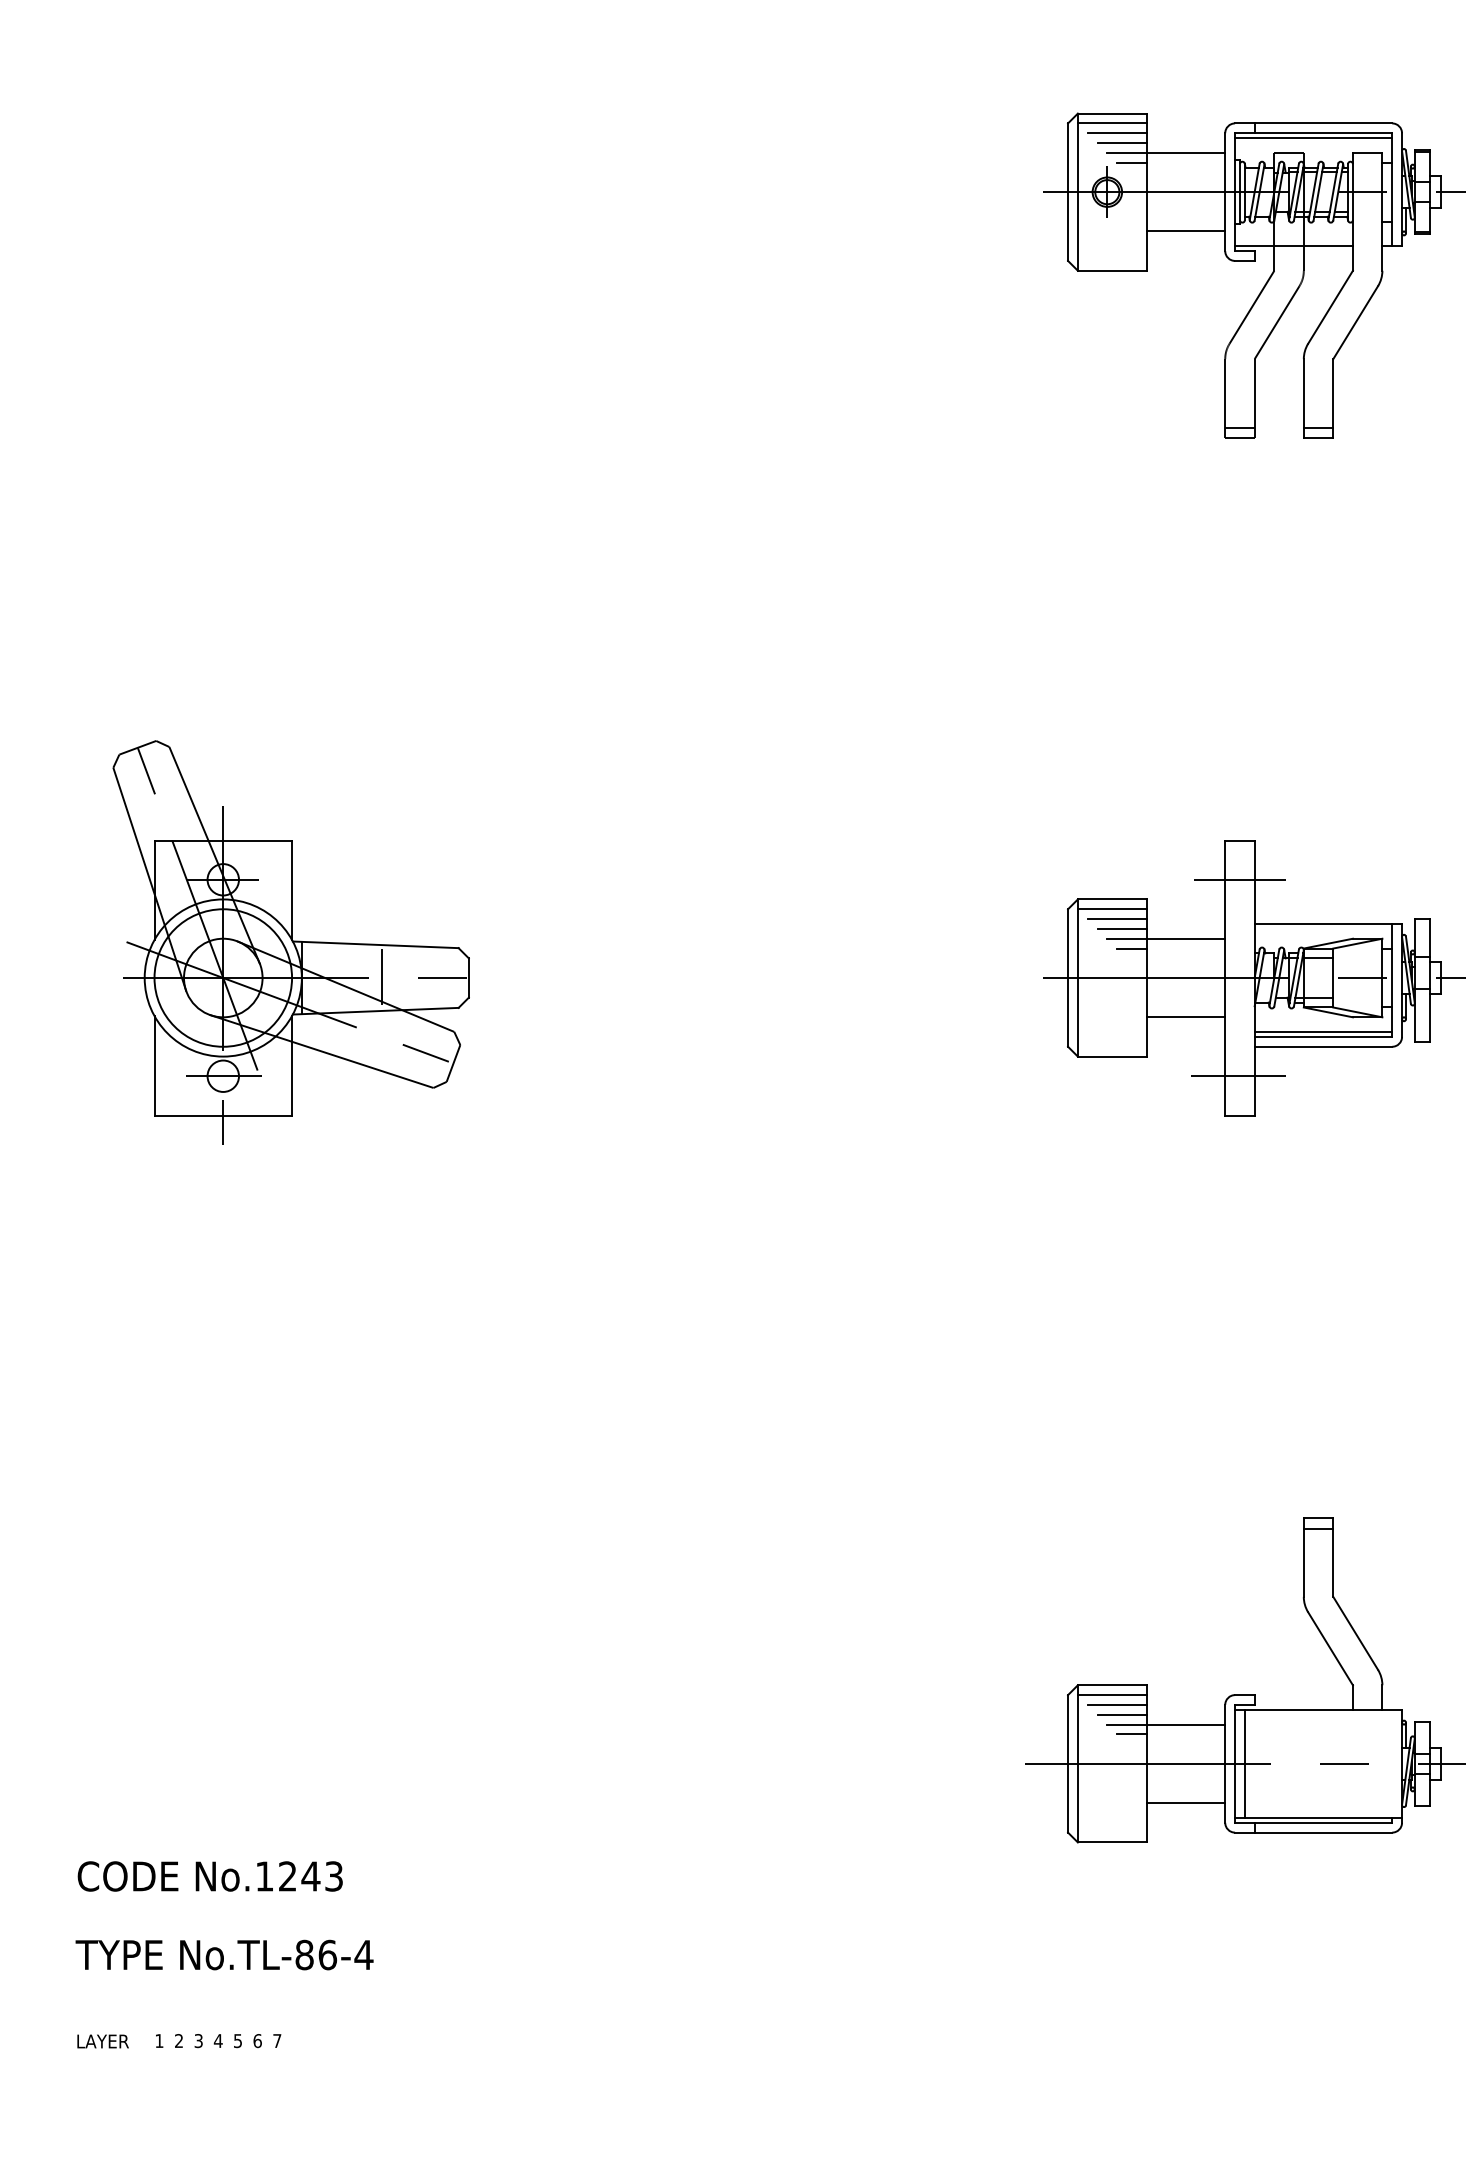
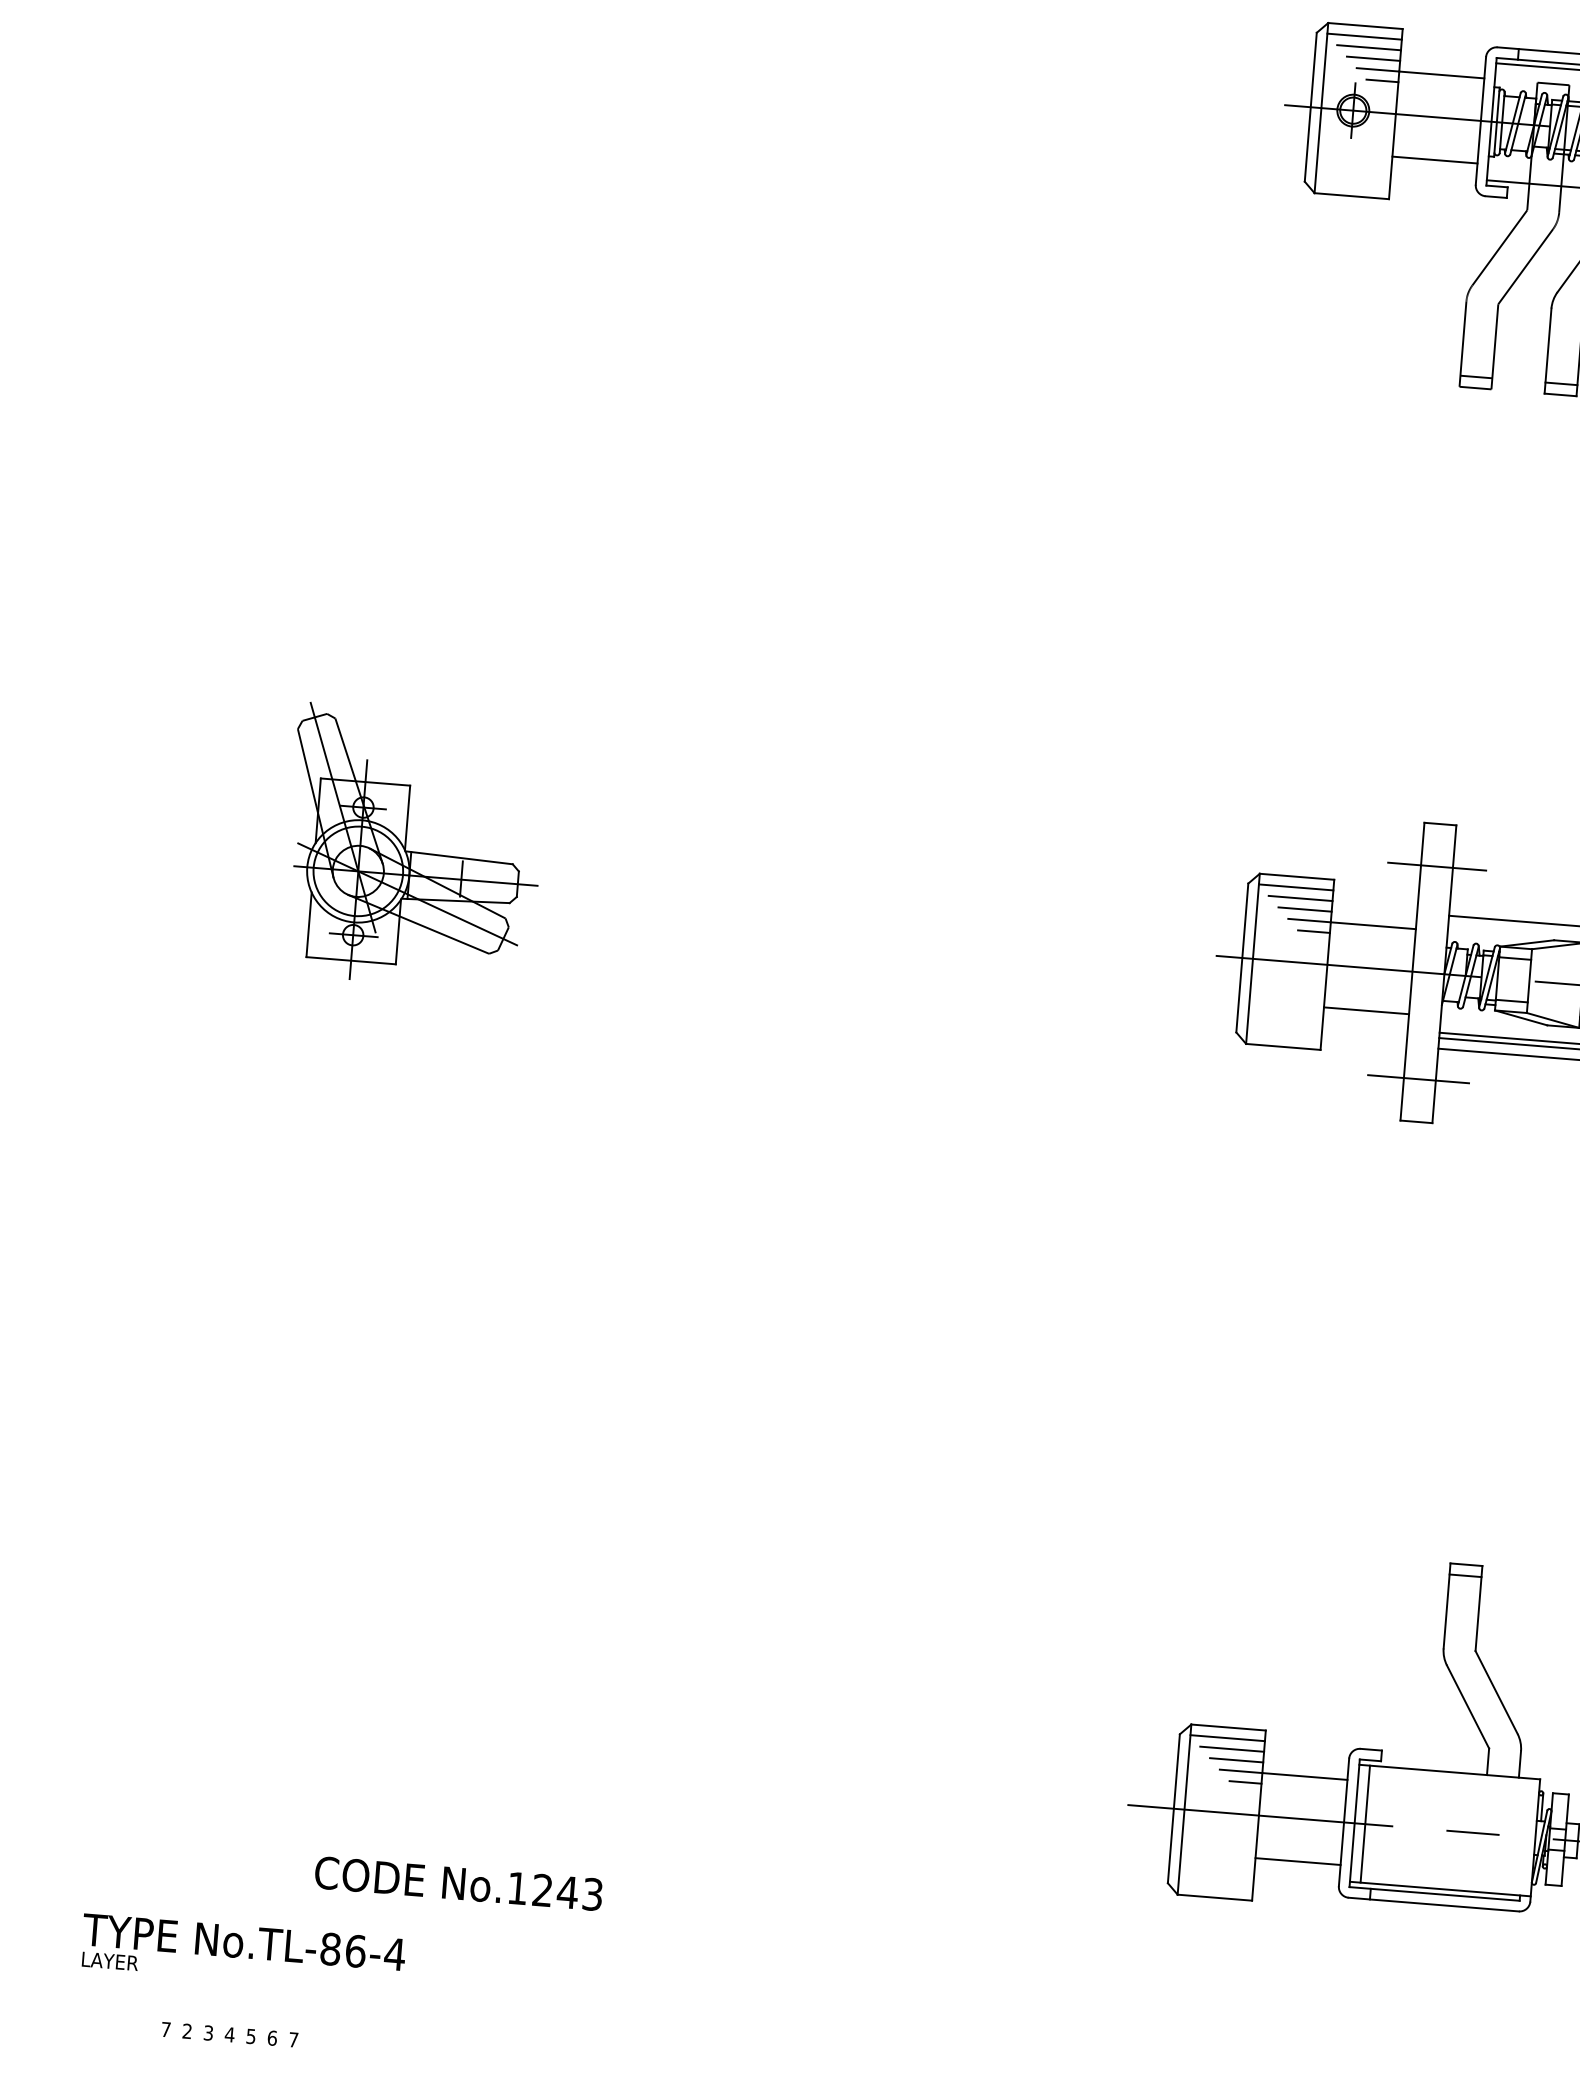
part: (290, 942) -> (403, 851), size x0.6
text: (209, 1876) -> (457, 1883), moved
text: (159, 2040) -> (166, 2029), 1 -> 7
text: (102, 2041) -> (109, 1961), moved

